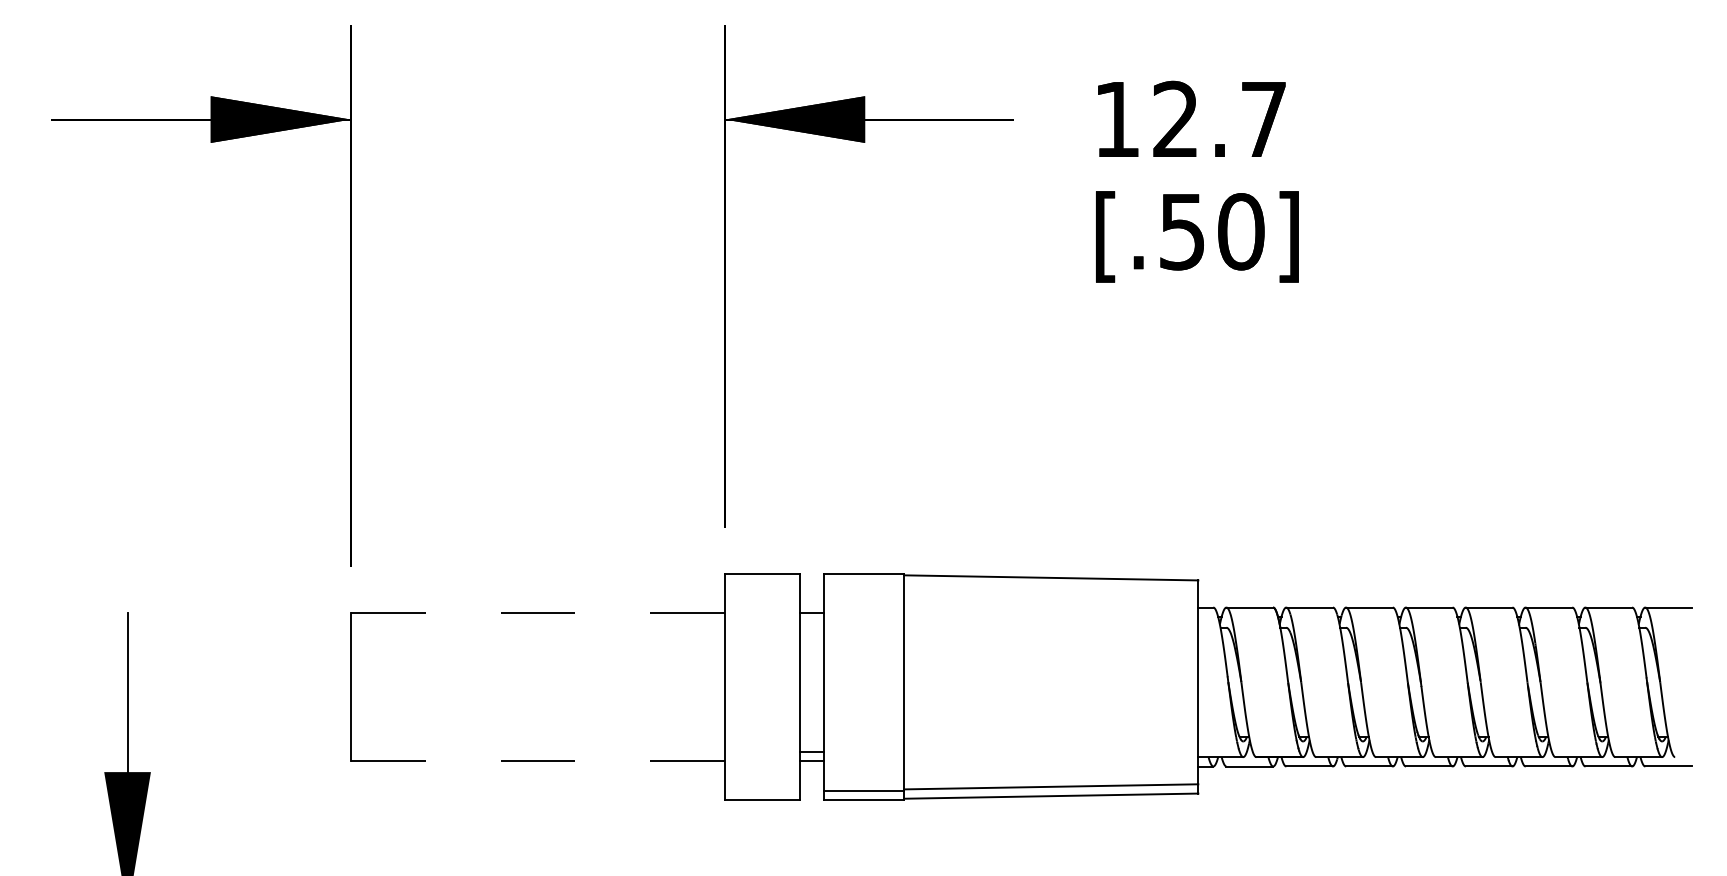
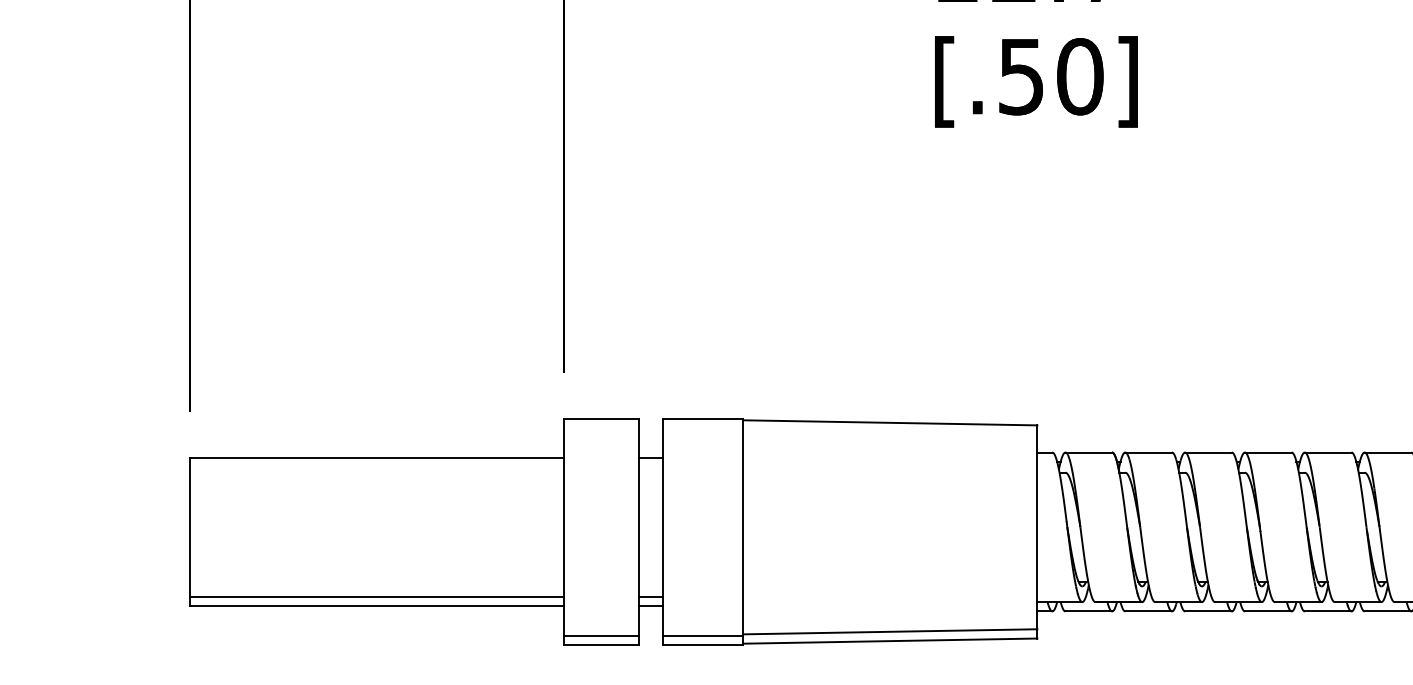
line: (537, 613) -> (376, 458), dashed -> solid
line: (537, 751) -> (376, 596), added
line: (537, 760) -> (376, 605), dashed -> solid
line: (761, 790) -> (600, 635), added

